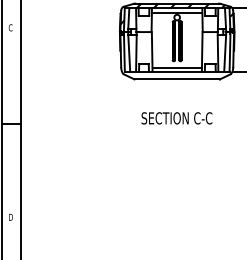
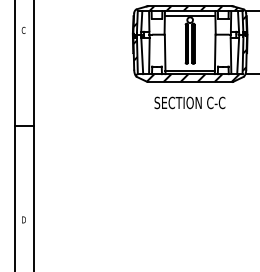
hatch: (176, 55) -> (189, 58), added
text: (176, 117) -> (189, 102), moved

